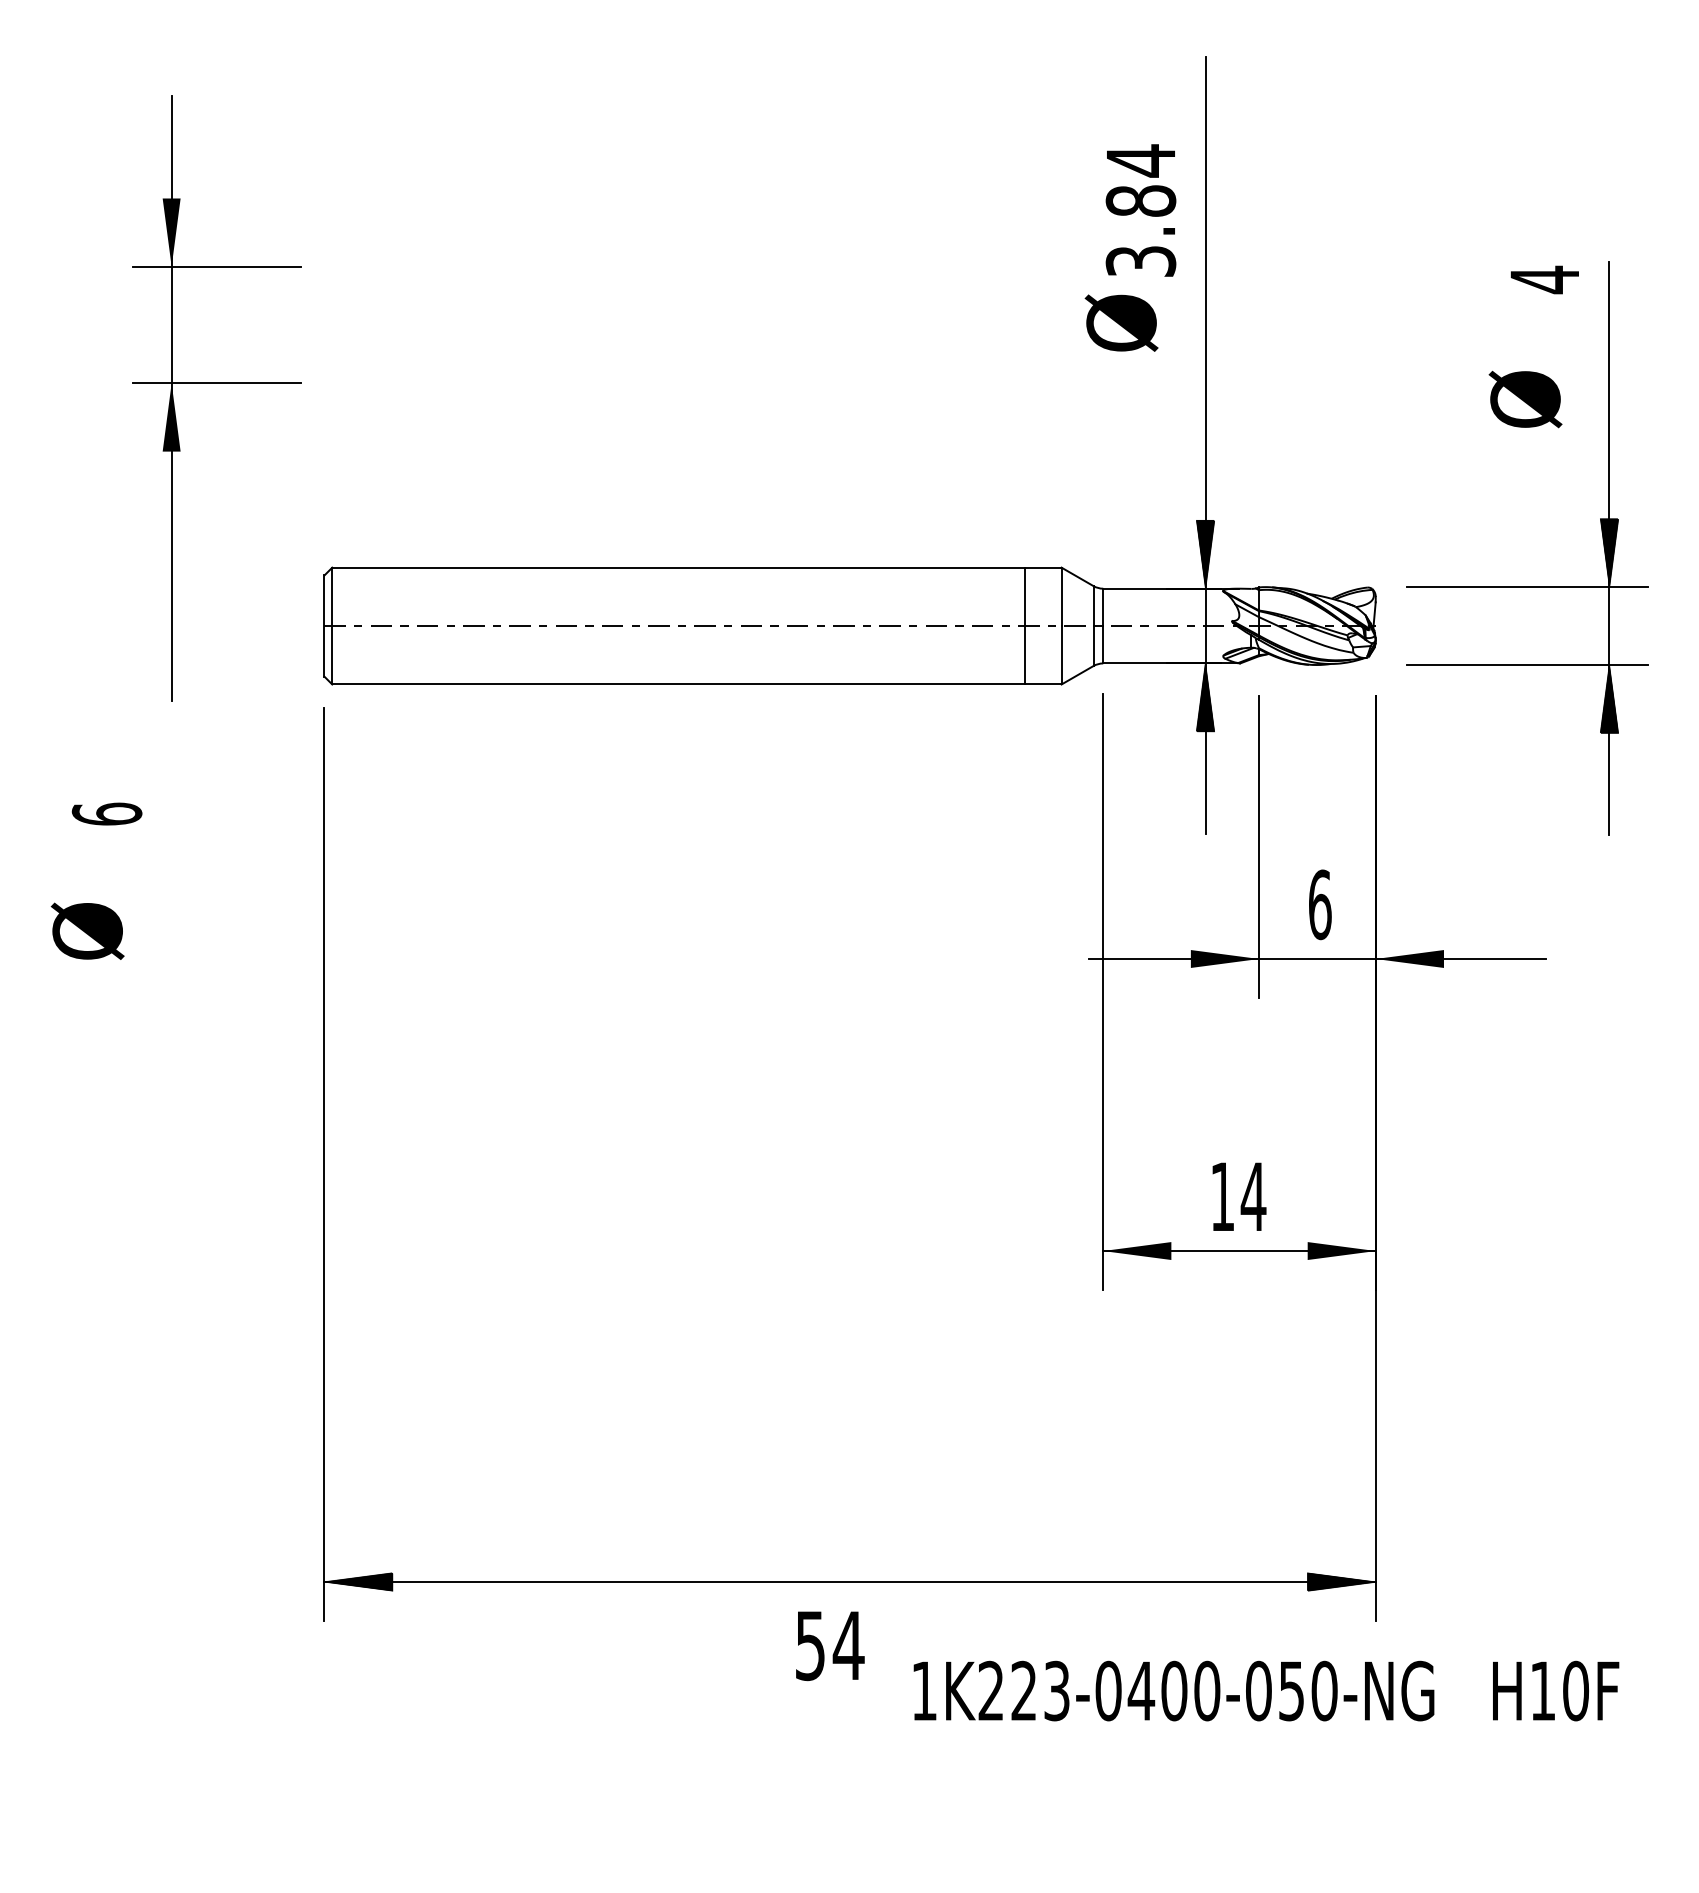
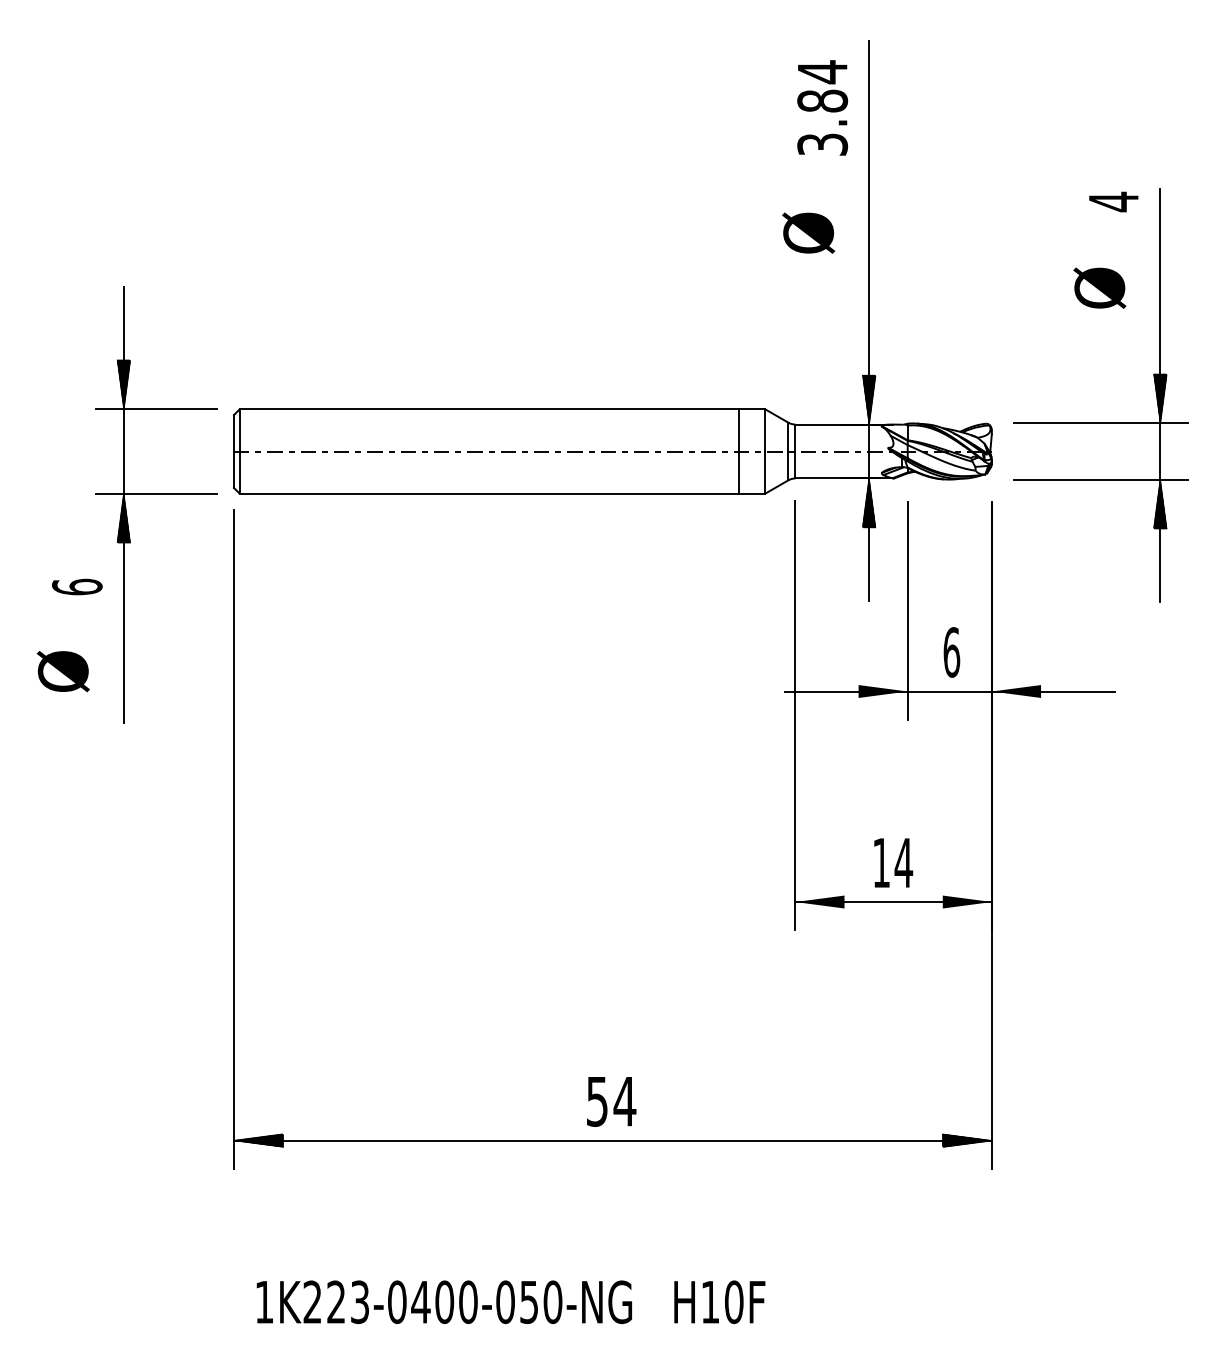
text: (1140, 209) -> (822, 107), moved
part: (216, 384) -> (156, 494), moved
text: (830, 1645) -> (611, 1101), moved
text: (1265, 1690) -> (510, 1301), moved

